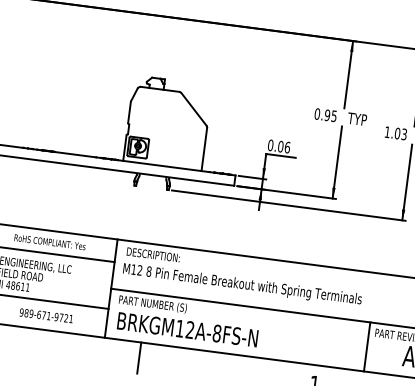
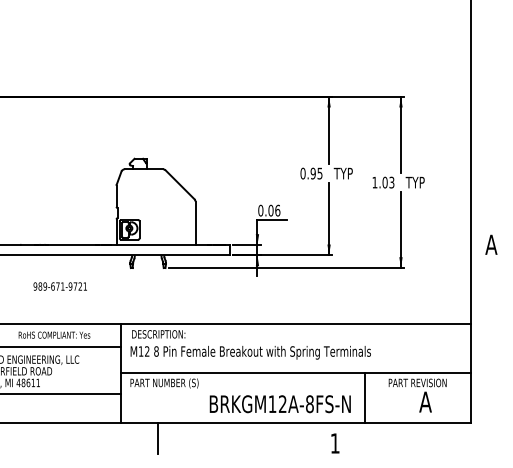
text: (45, 315) -> (59, 286), moved
text: (186, 329) -> (279, 404), moved
line: (367, 346) -> (365, 397), moved

